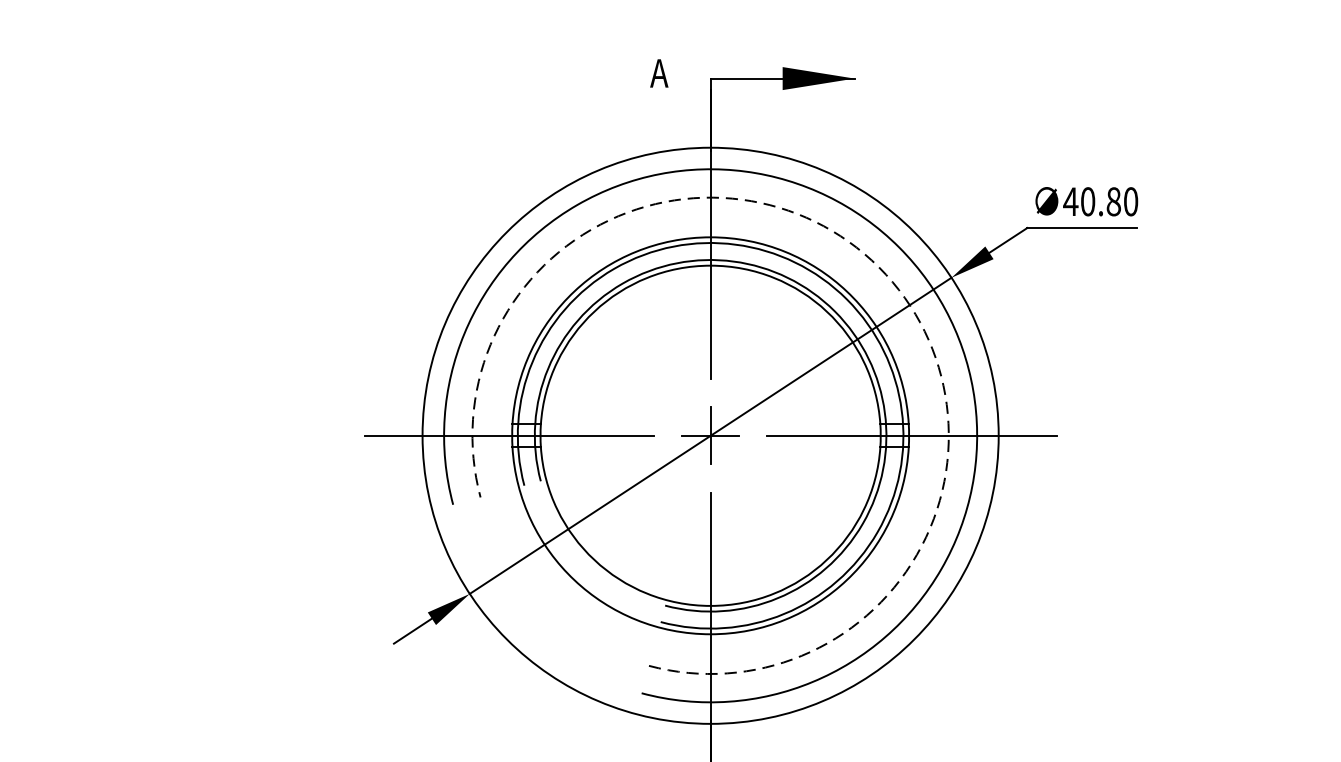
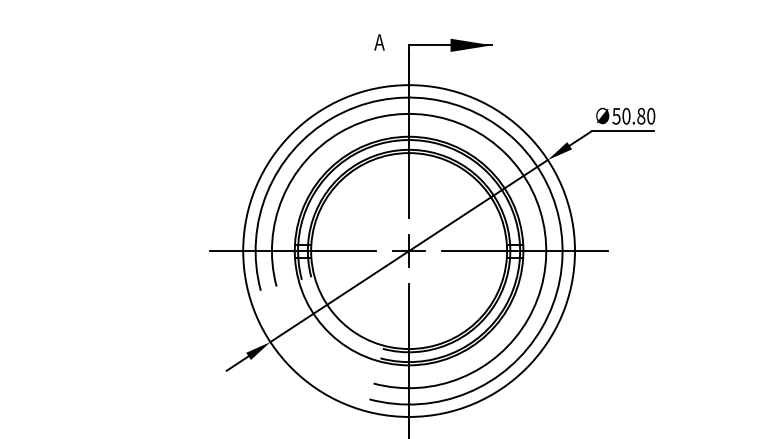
text: (1070, 202) -> (616, 116), 40.80 -> 50.80
arc: (879, 268) -> (506, 154), dashed -> solid

